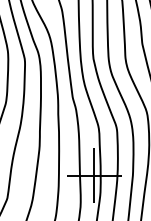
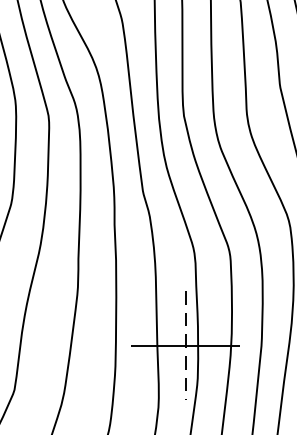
line: (94, 175) -> (185, 345), solid -> dashed

